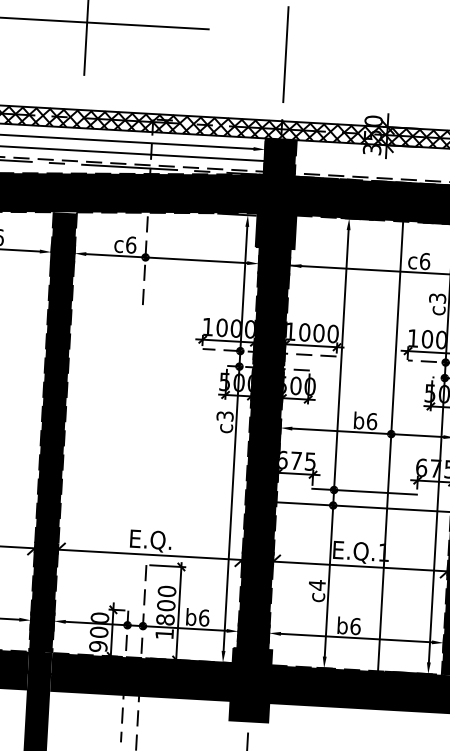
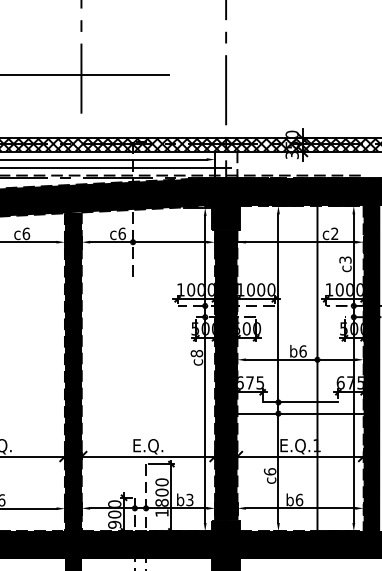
fill: (280, 157) -> (226, 164), removed
text: (424, 260) -> (334, 233), c6 -> c2
text: (224, 416) -> (196, 353), c3 -> c8
text: (316, 584) -> (269, 471), c4 -> c6
text: (203, 617) -> (189, 499), b6 -> b3

